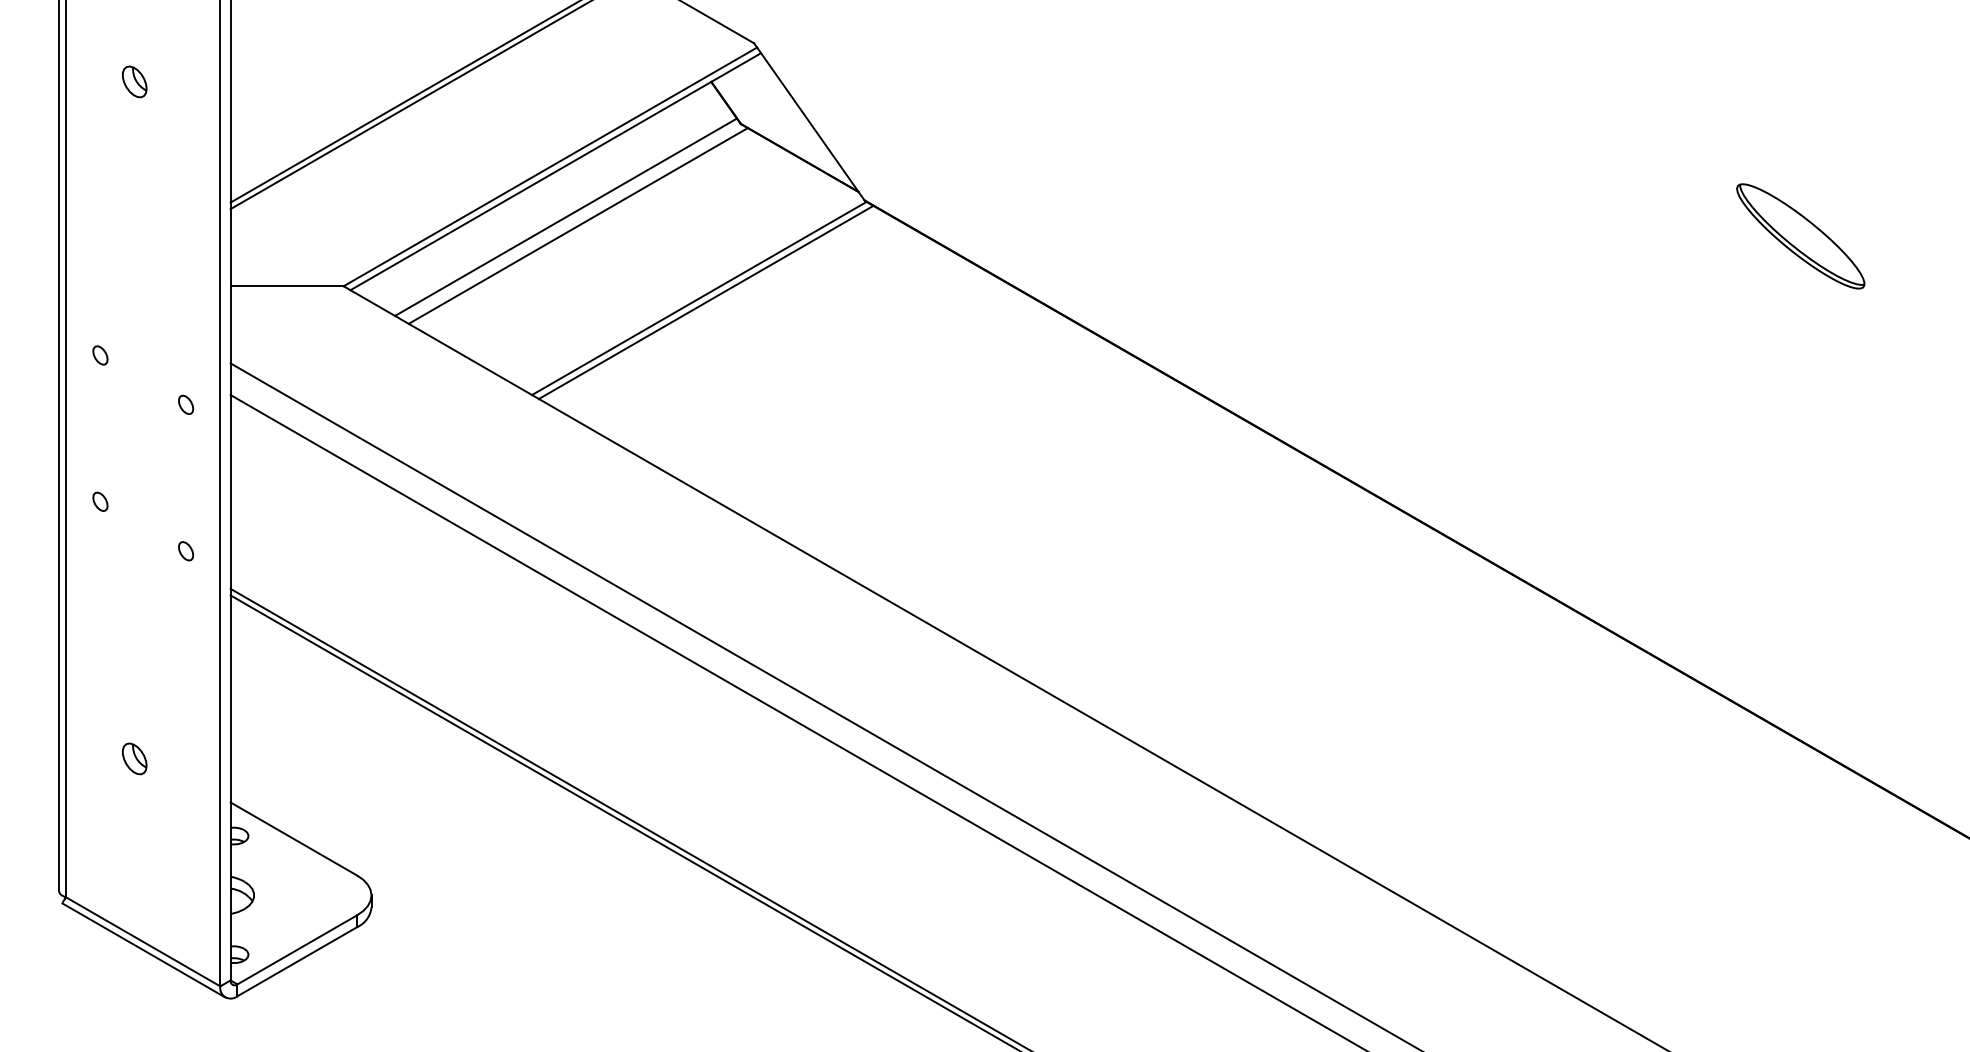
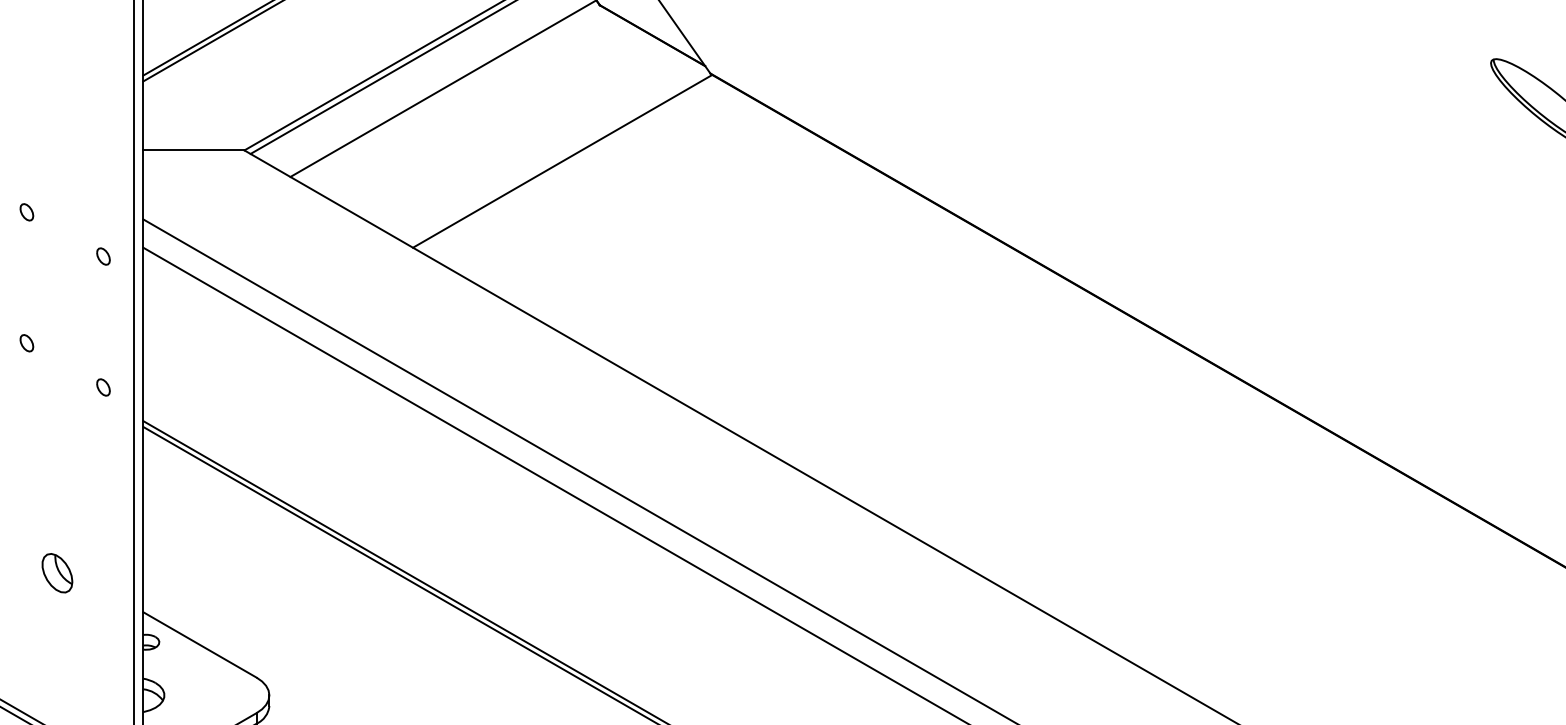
line: (577, 225) -> (453, 96), removed
line: (705, 302) -> (568, 164), removed
part: (134, 758) -> (57, 572), size x1.4

